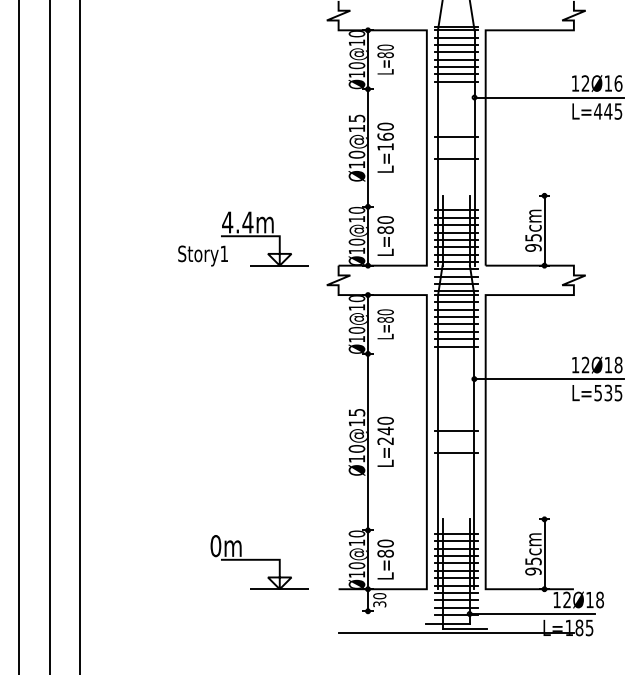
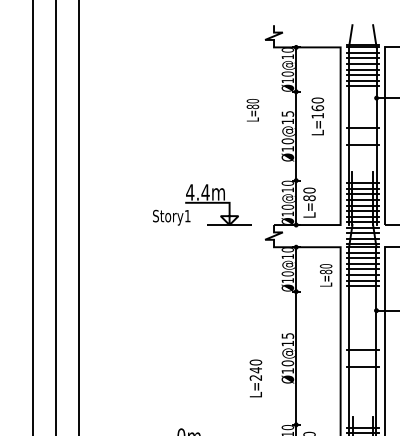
text: (385, 59) -> (252, 110), moved
text: (385, 147) -> (317, 116), moved
text: (385, 324) -> (326, 275), moved
text: (385, 441) -> (255, 378), moved

